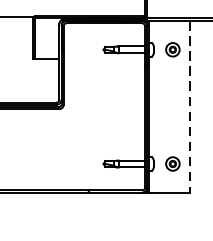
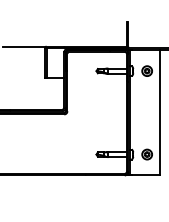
line: (189, 106) -> (159, 112), dashed -> solid

